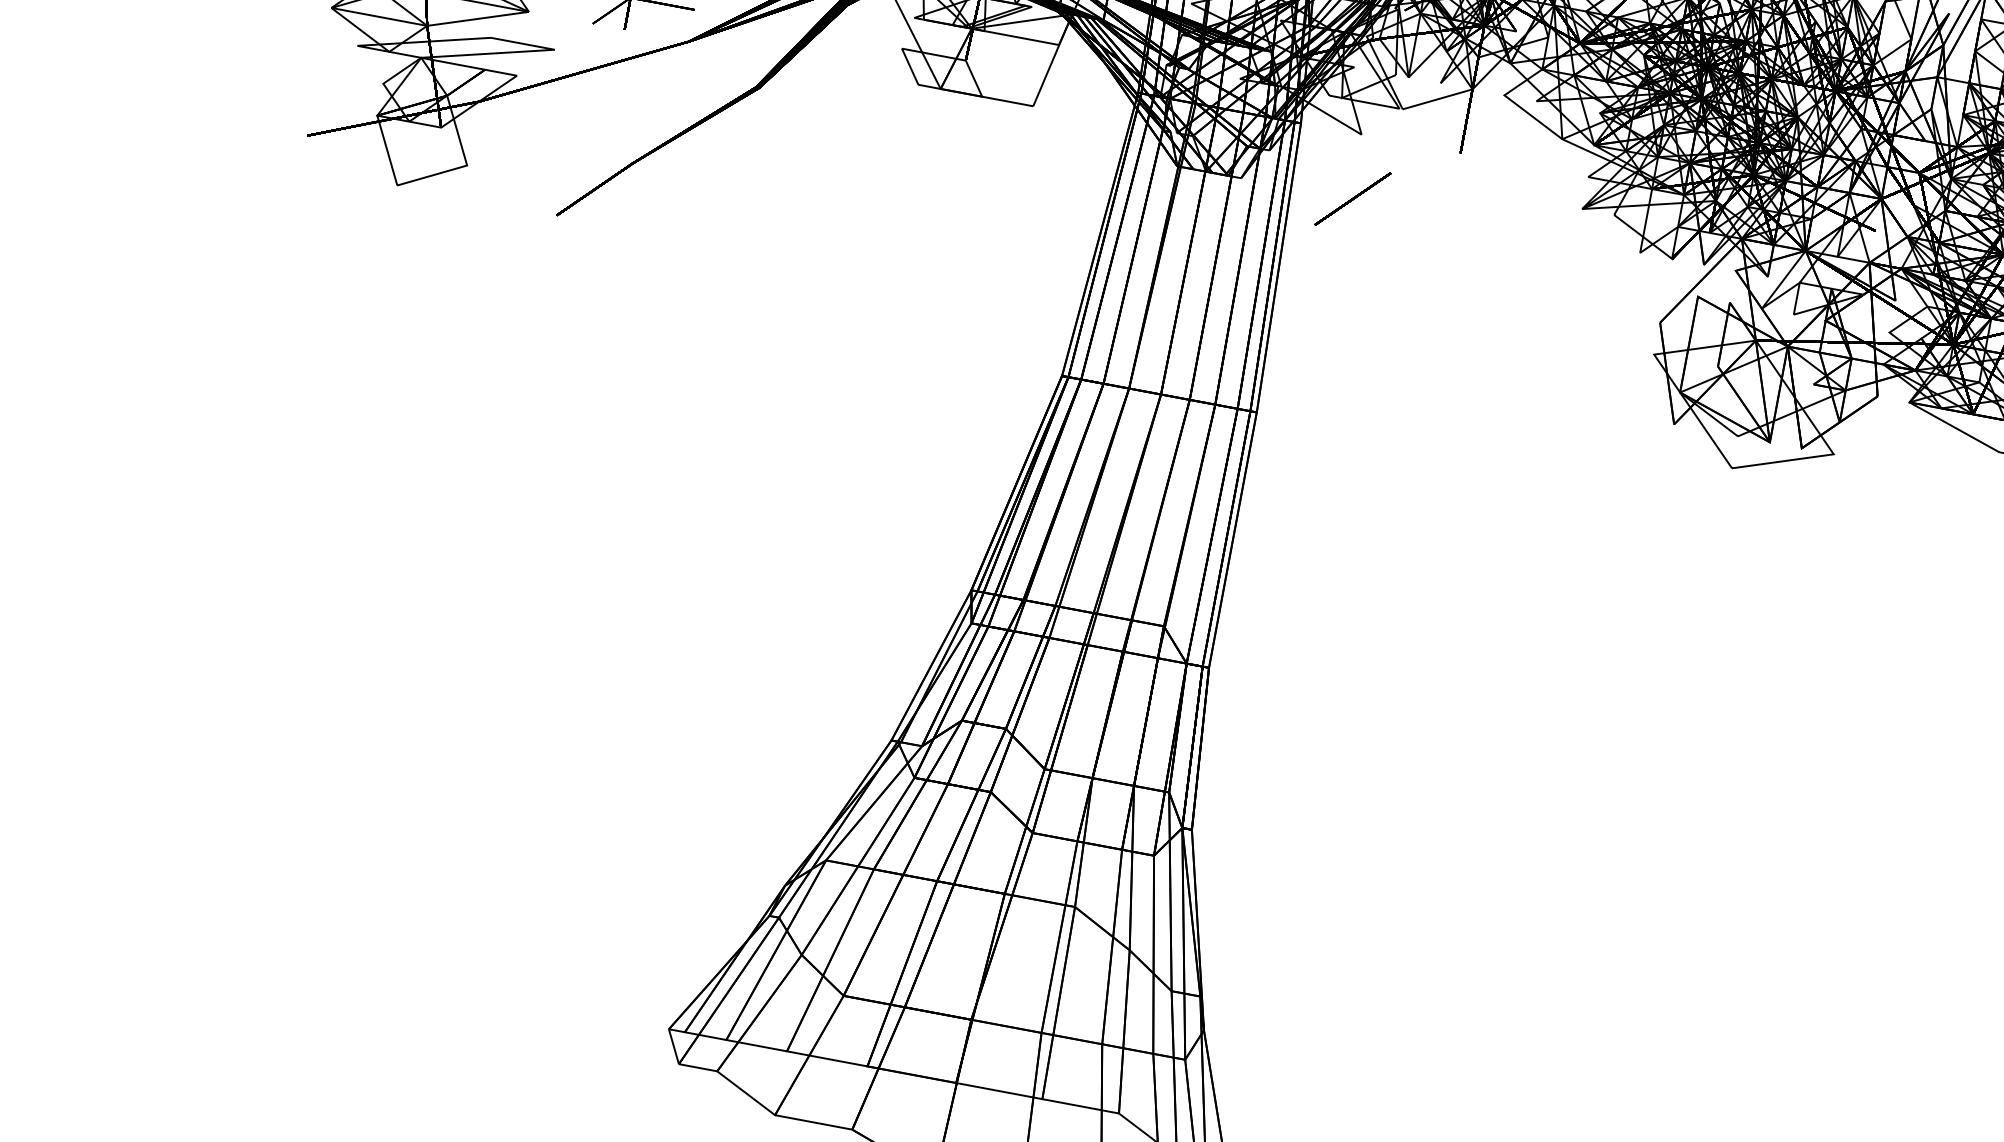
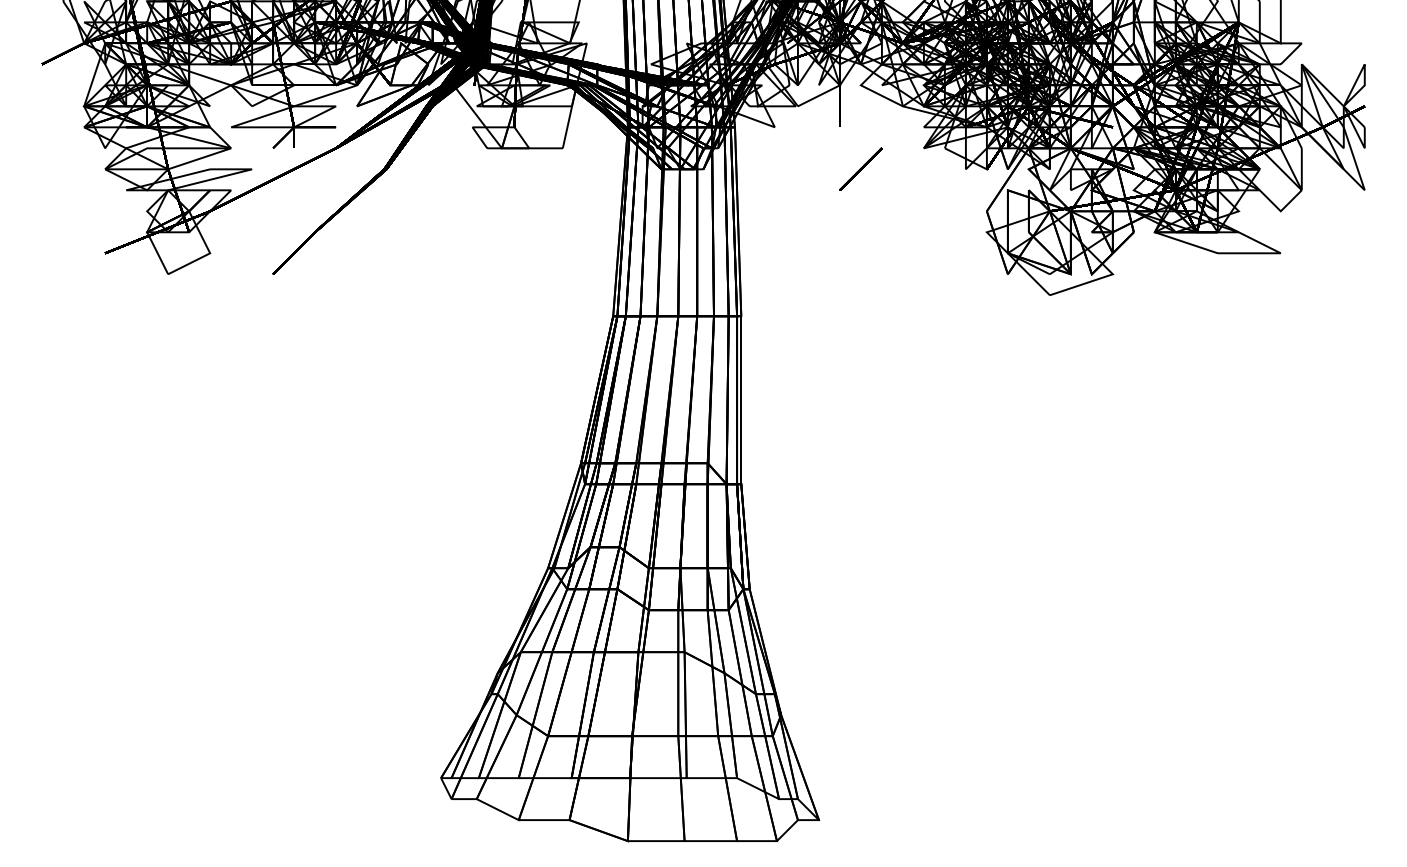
line: (1352, 197) -> (860, 168), moved

